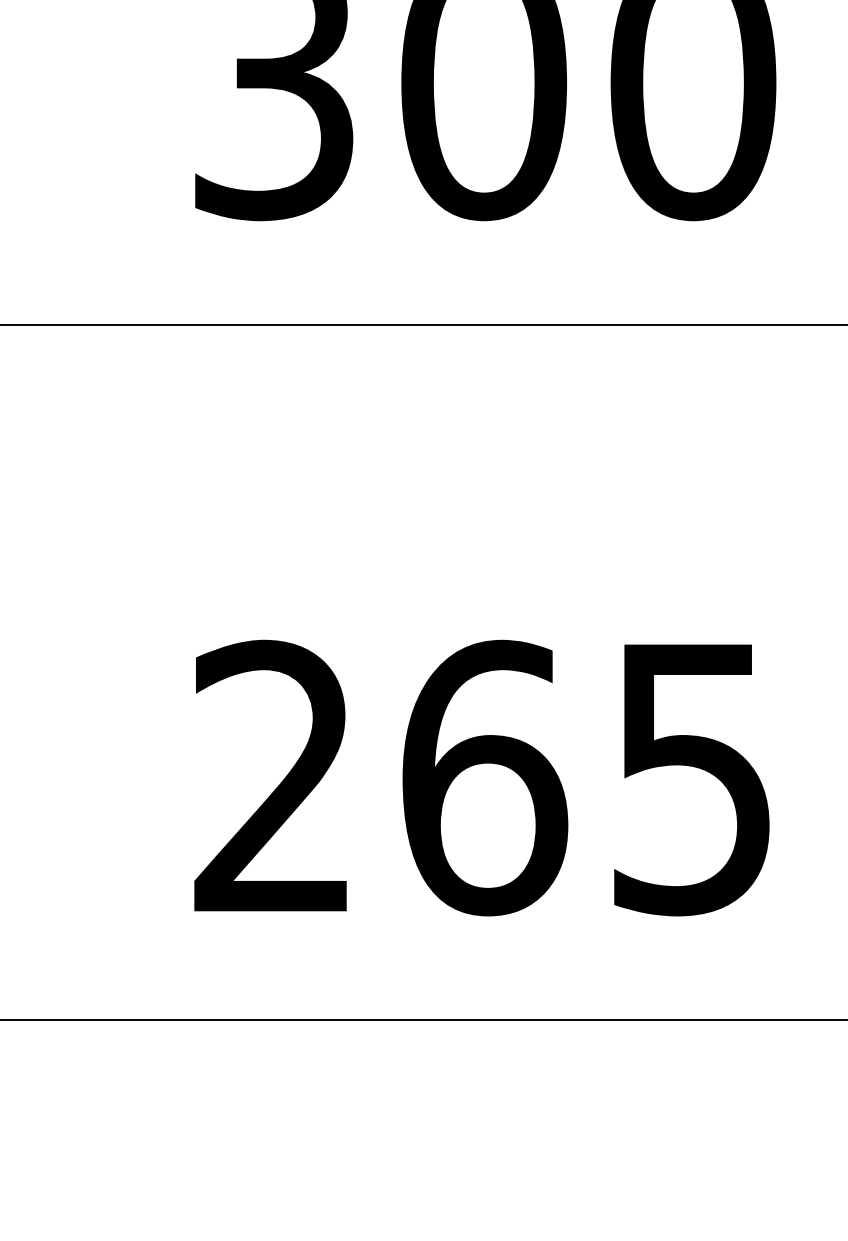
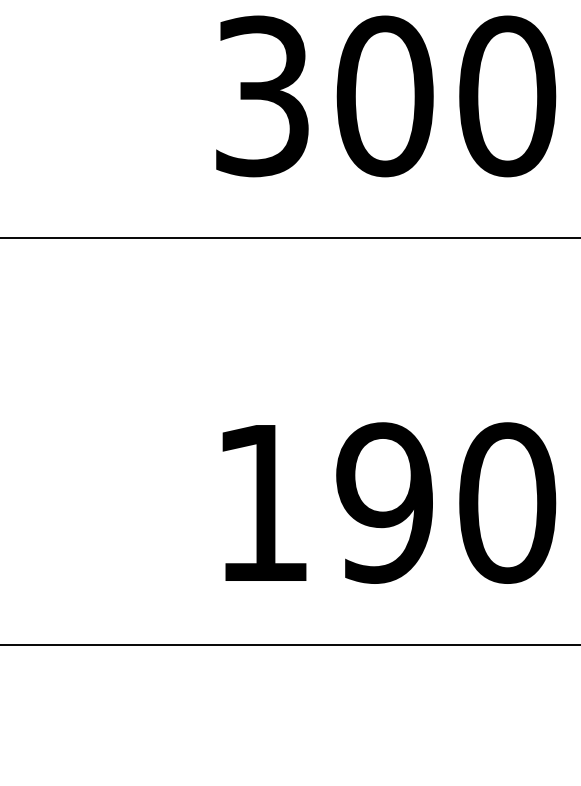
text: (484, 777) -> (385, 502), 265 -> 190

